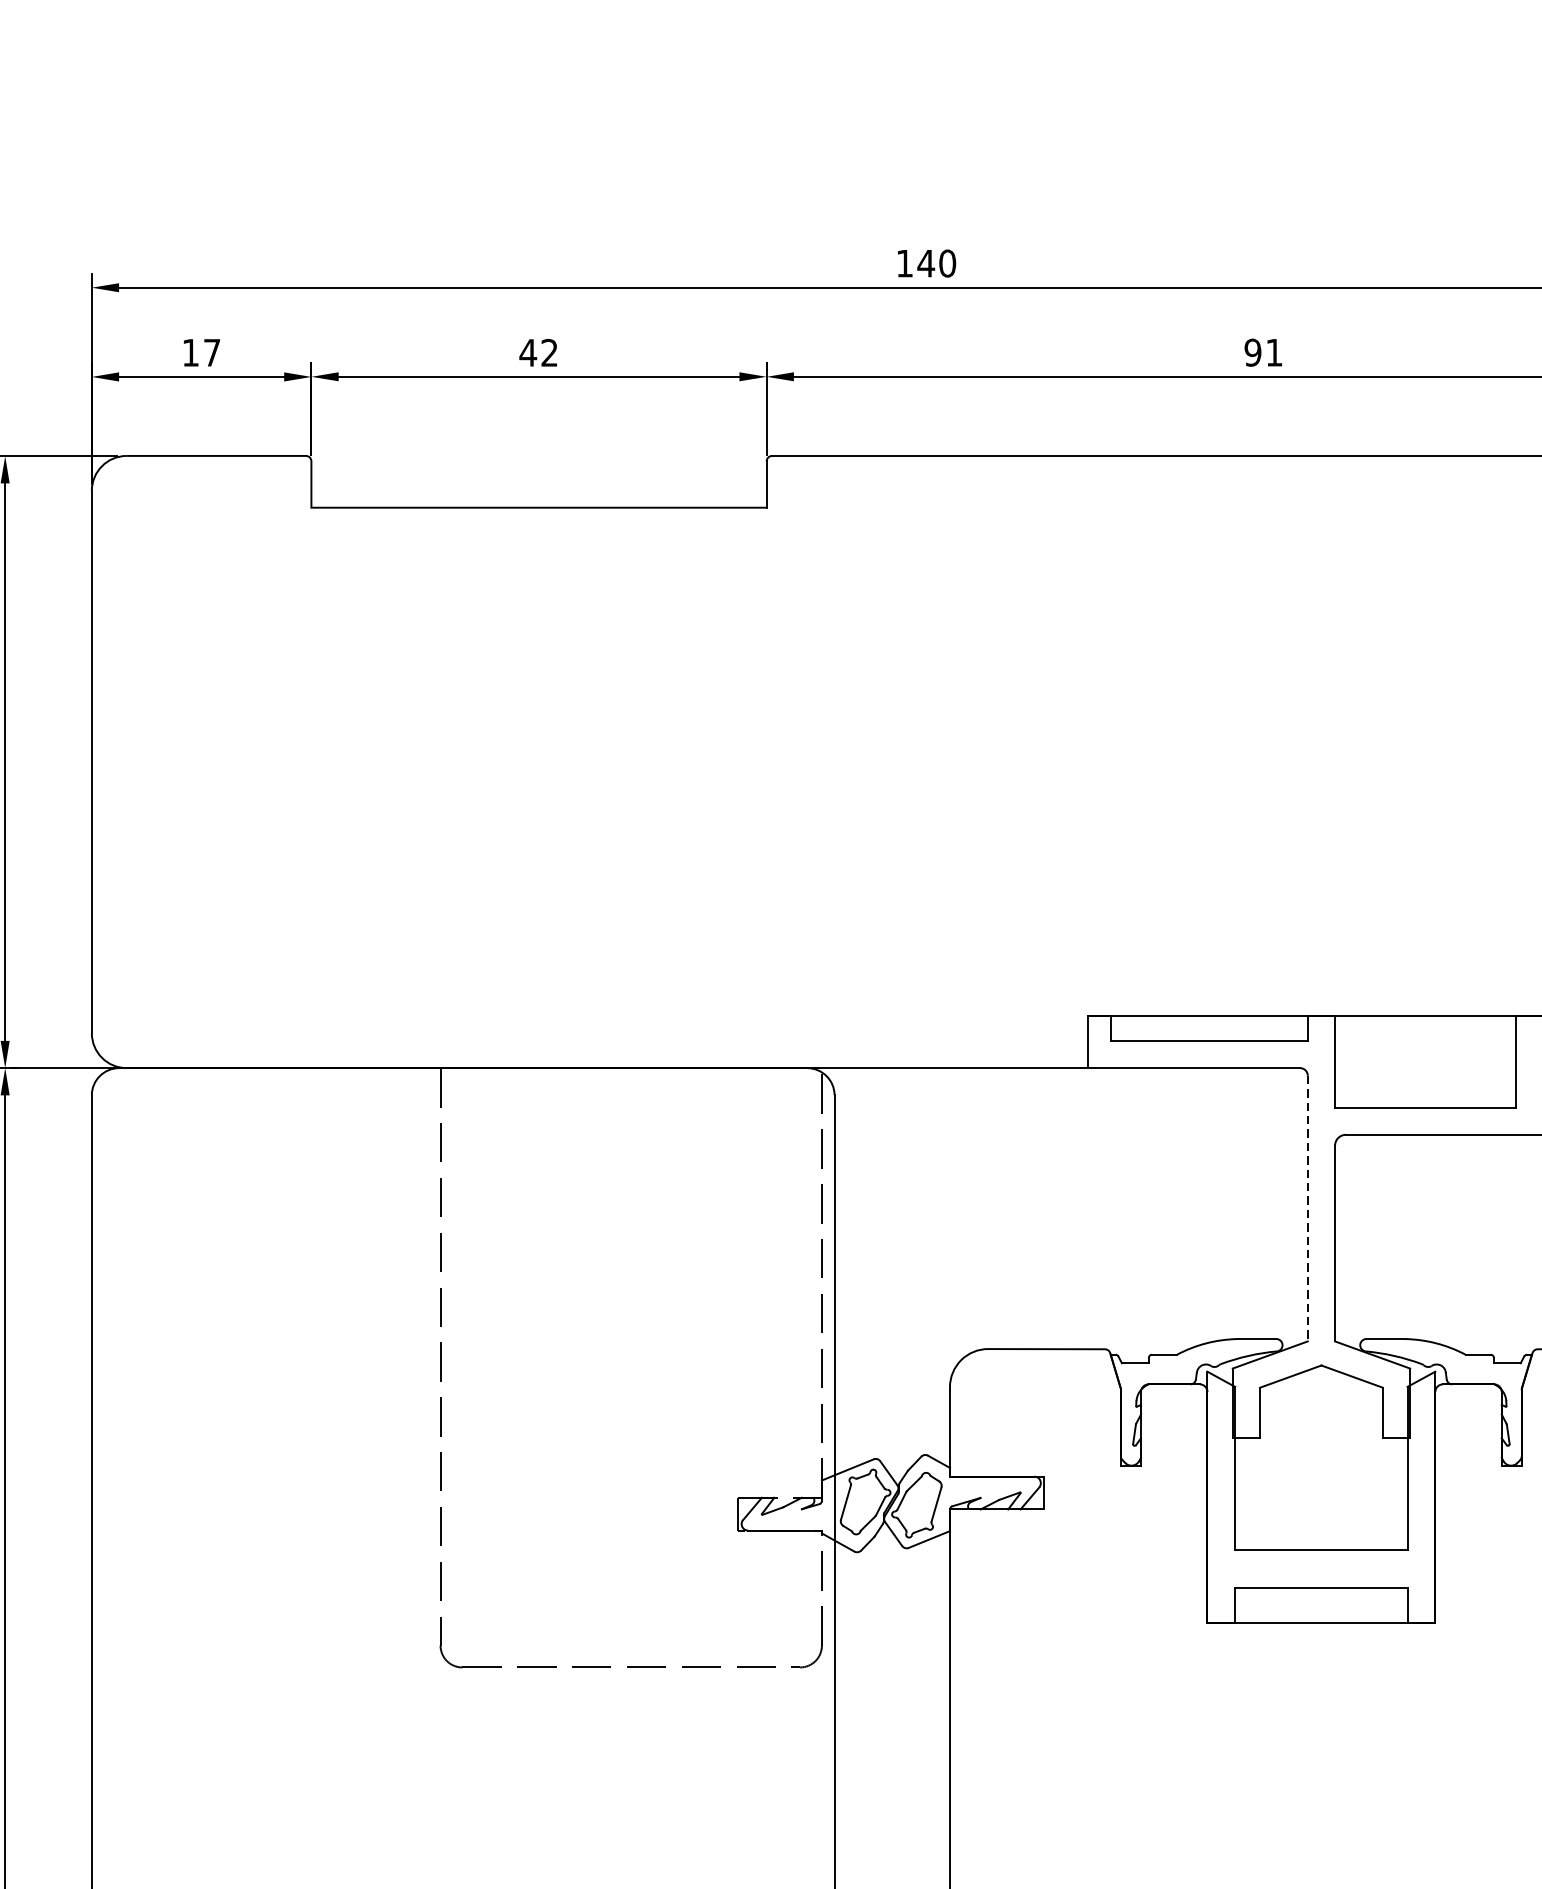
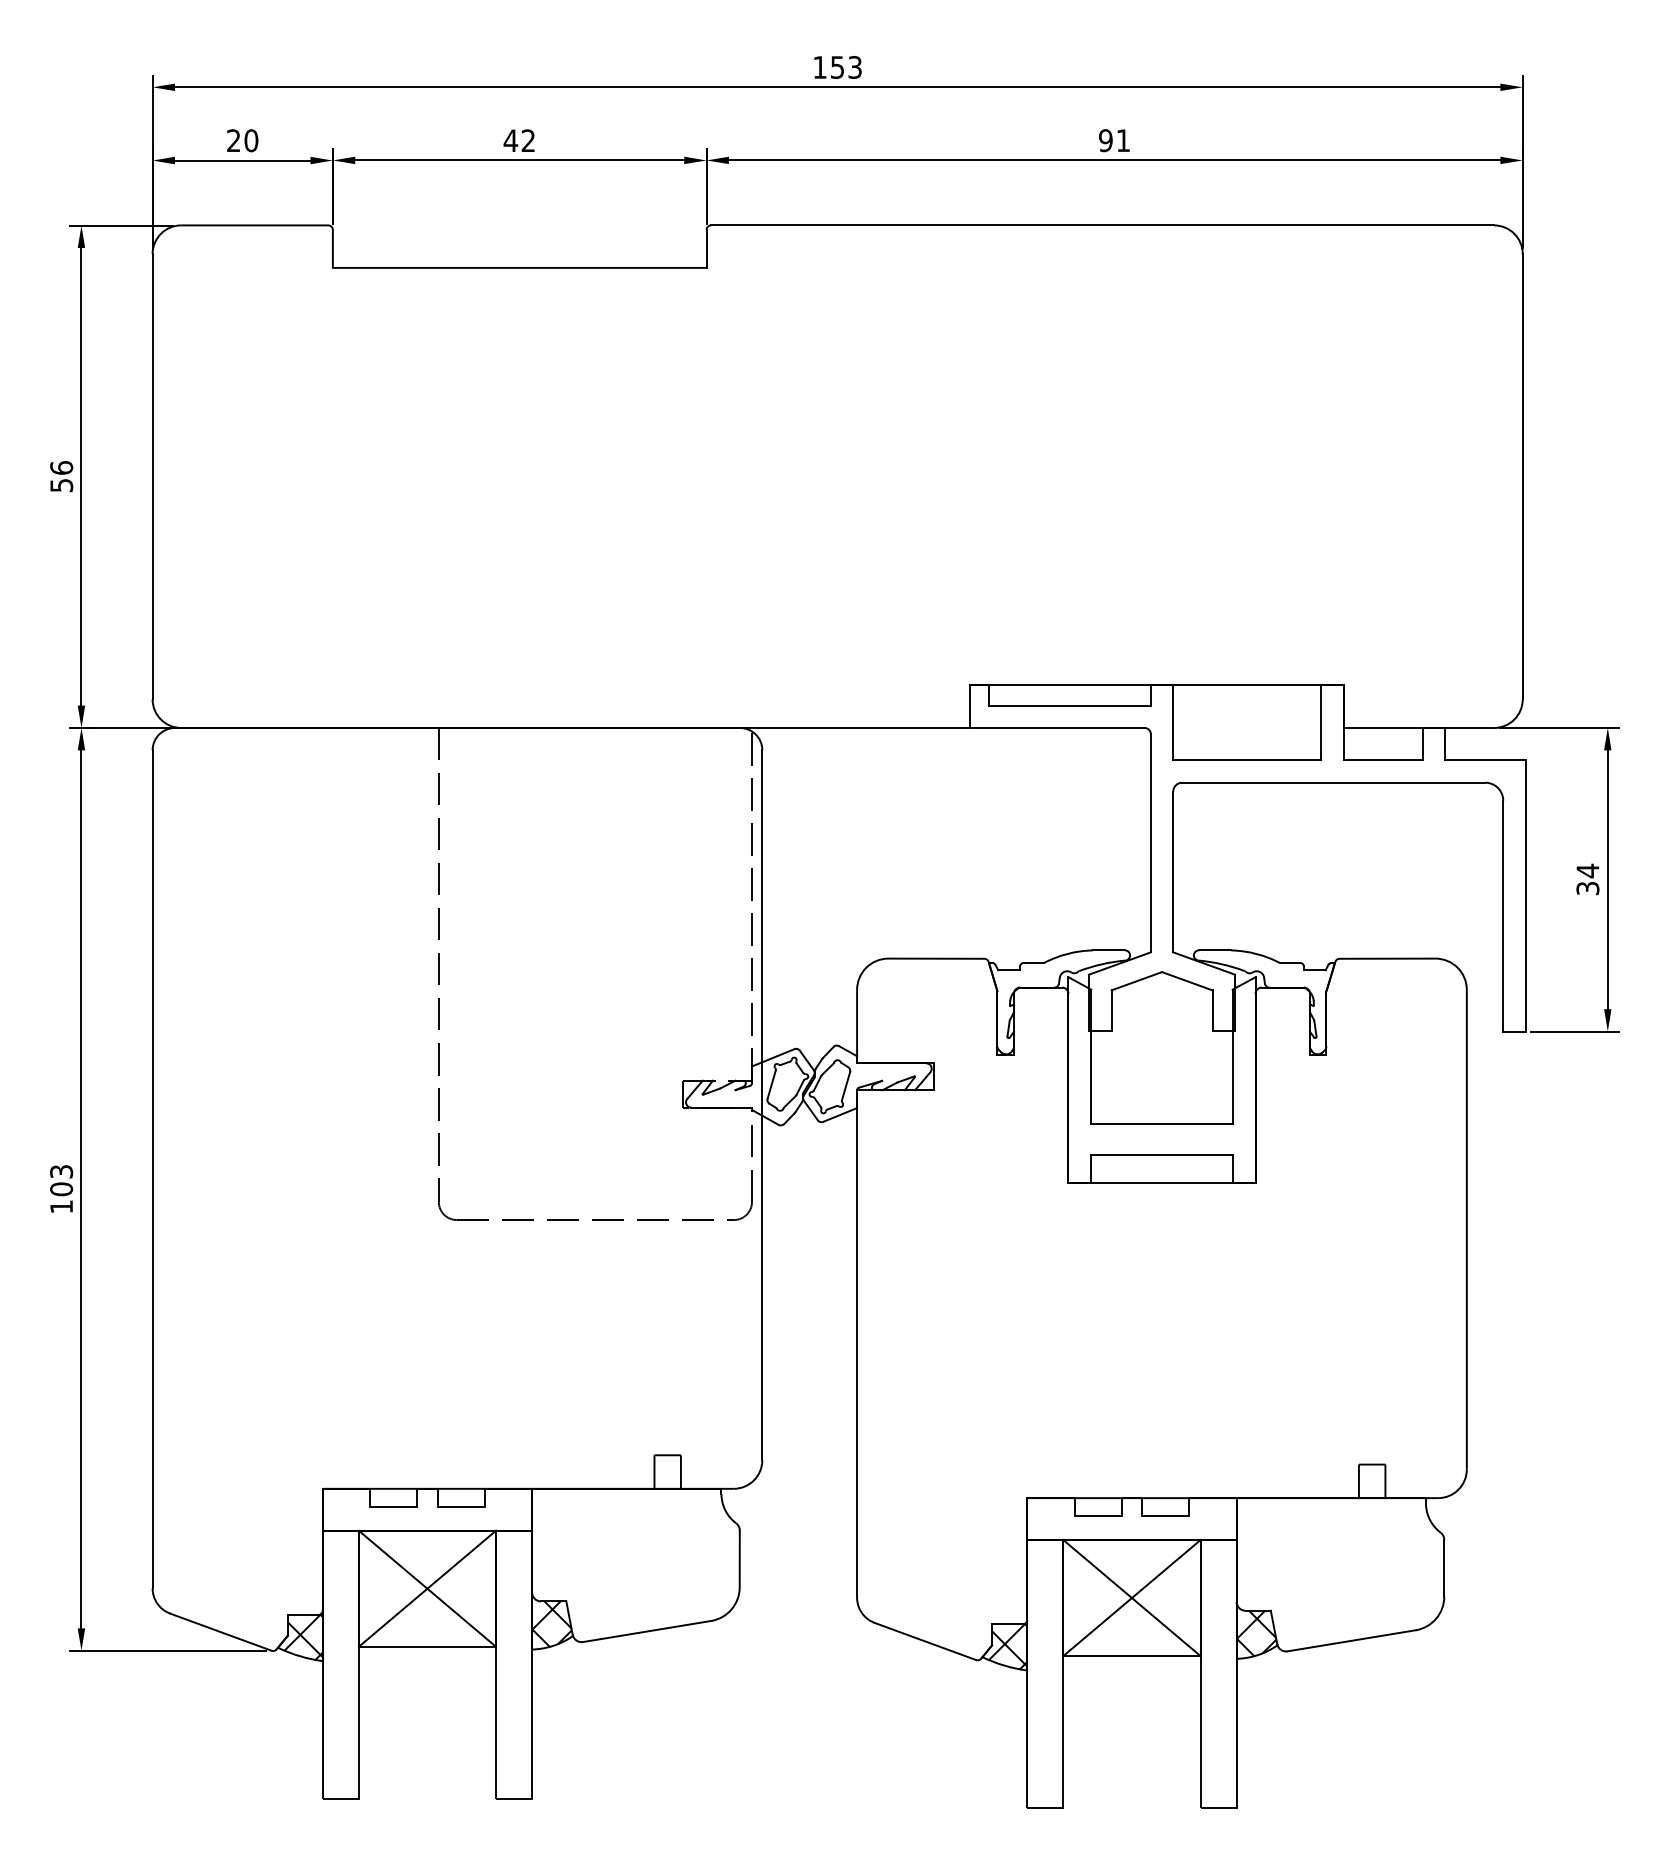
text: (937, 263) -> (846, 67), 140 -> 153
text: (201, 352) -> (242, 140), 17 -> 20
line: (1307, 1208) -> (1150, 843), dashed -> solid

